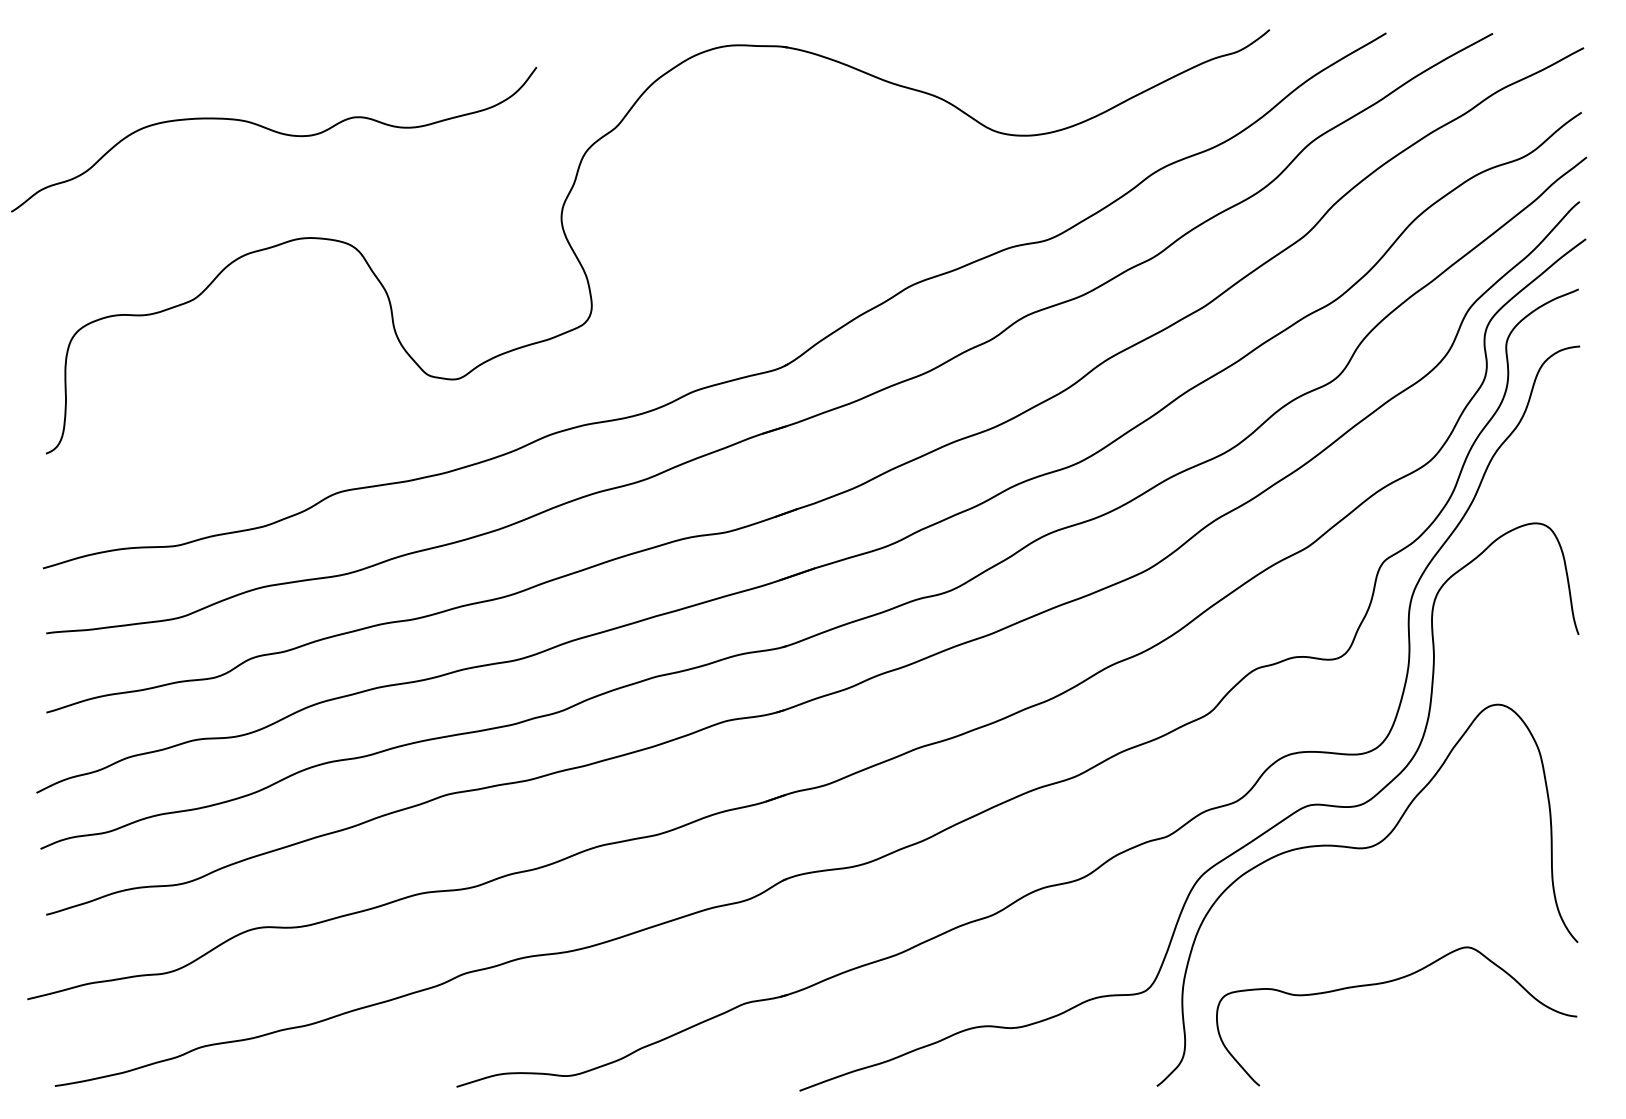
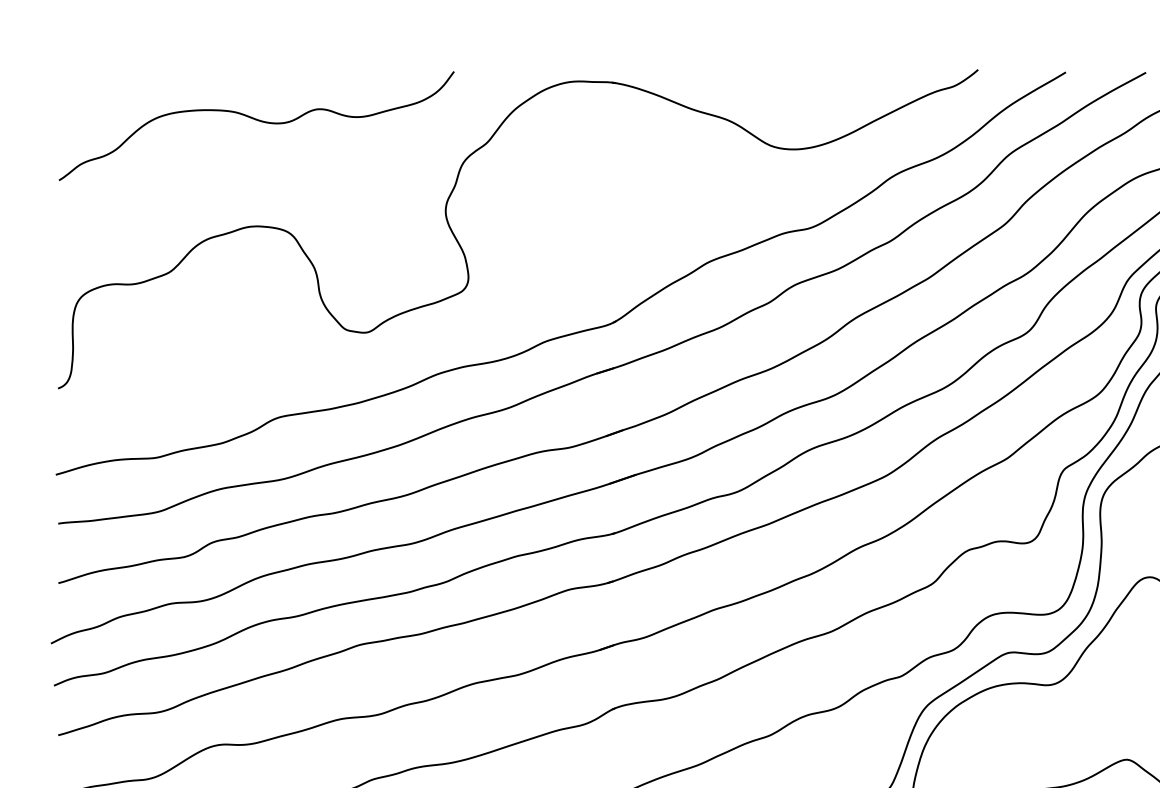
curve: (277, 133) -> (259, 121), moved

